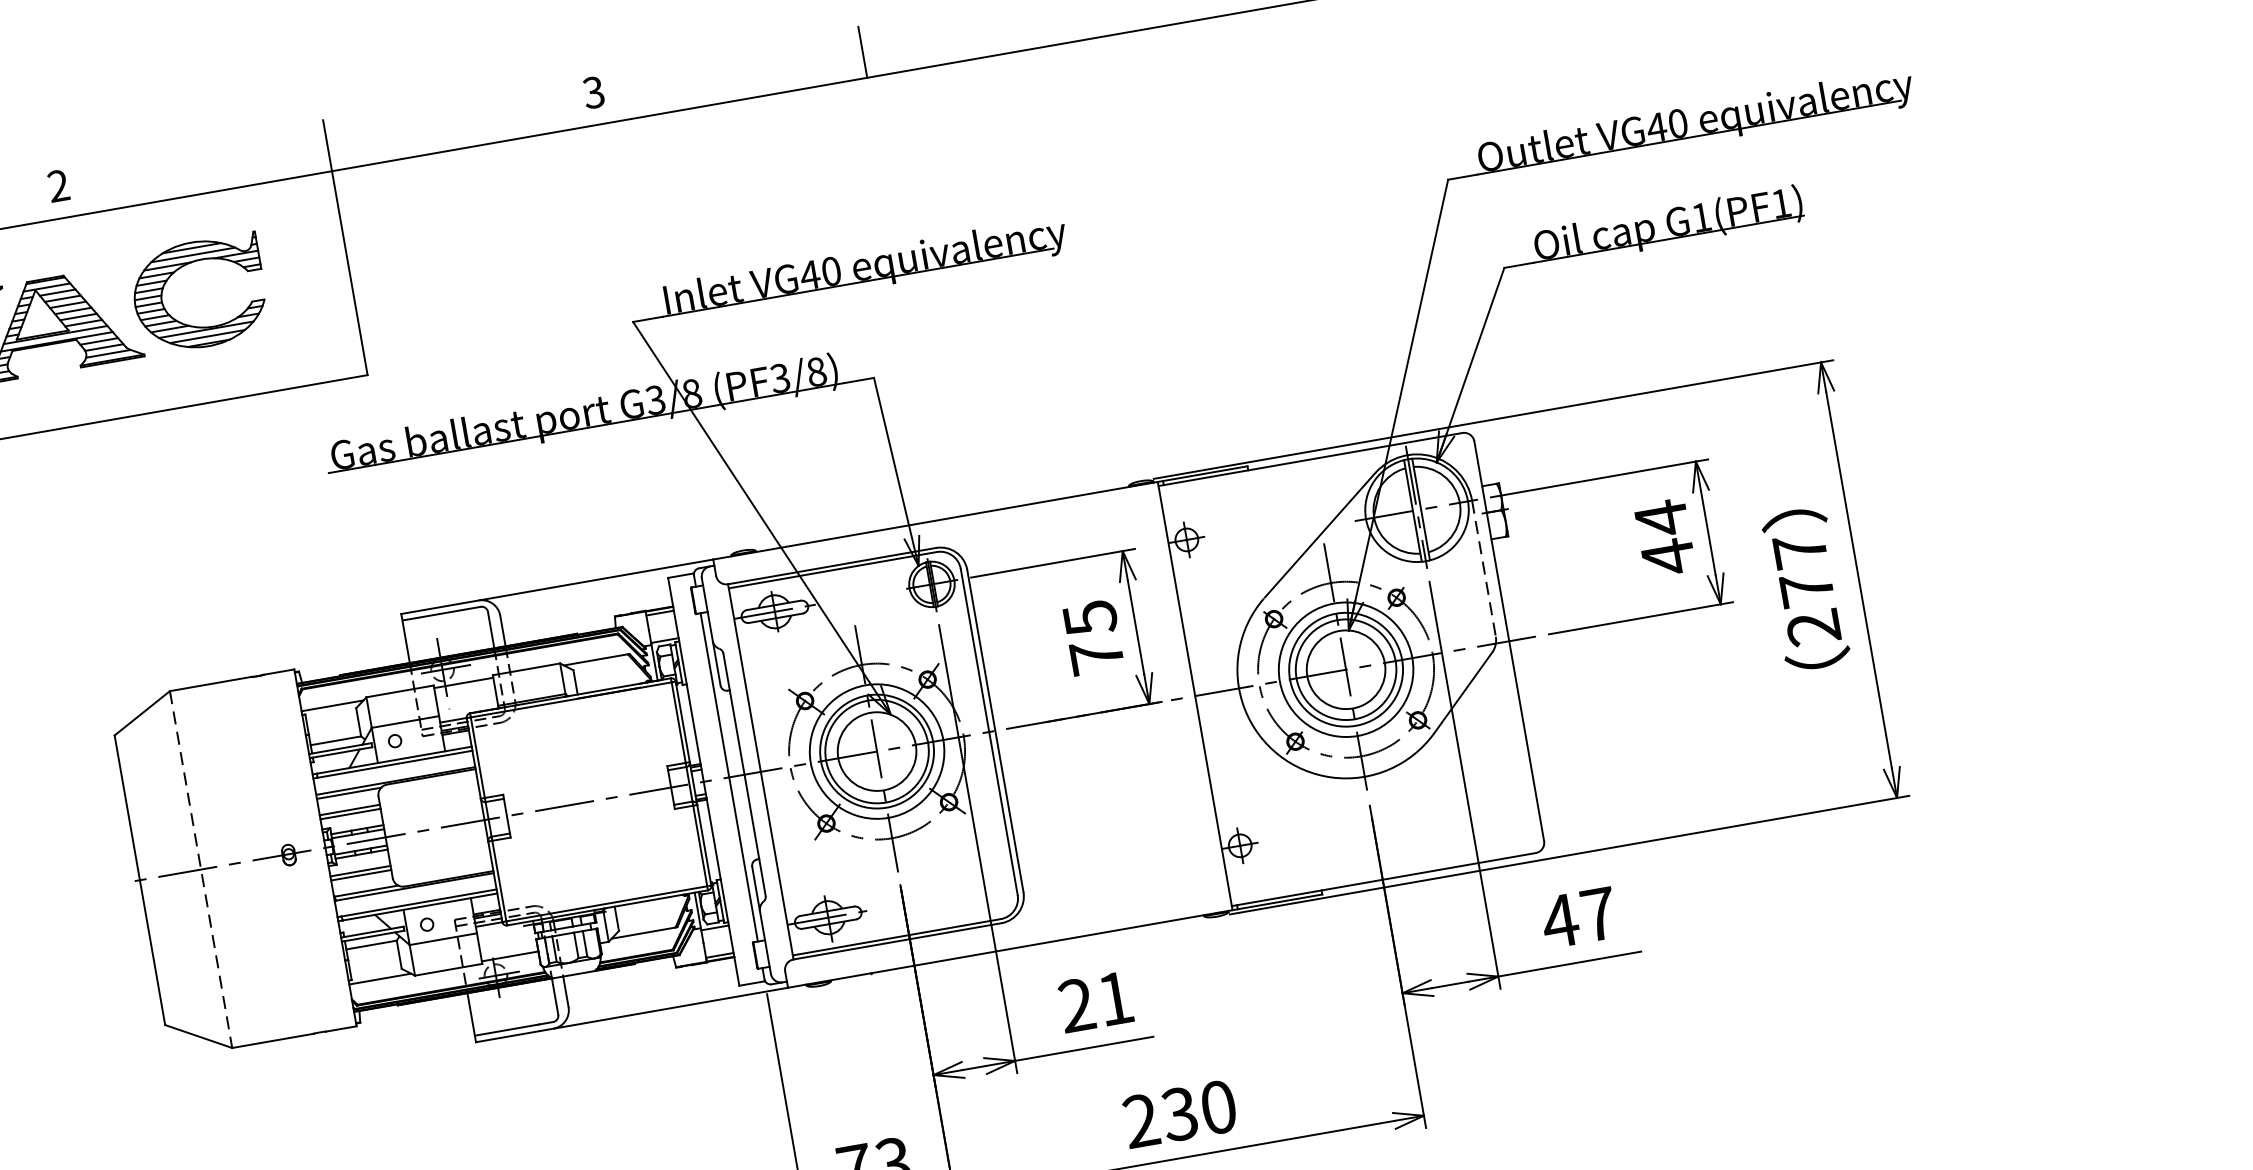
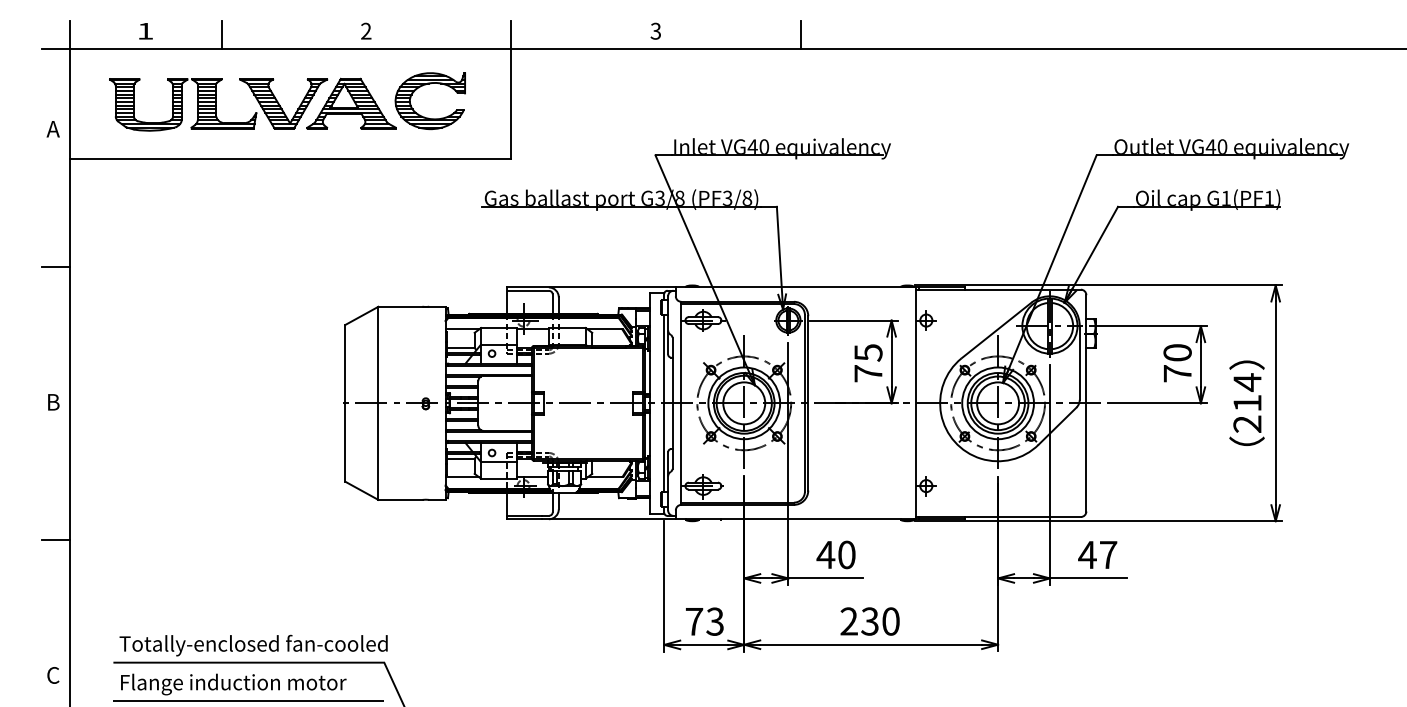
text: (1664, 538) -> (1177, 363), 44 -> 70
line: (1483, 567) -> (1079, 362), dashed -> solid
text: (1803, 569) -> (1247, 392), 277 -> 214
line: (201, 869) -> (378, 403), dashed -> solid
text: (1094, 1001) -> (835, 554), 21 -> 40

